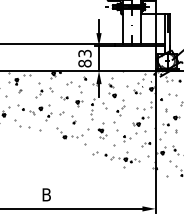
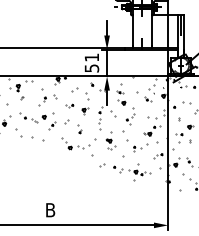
text: (84, 58) -> (91, 62), 83 -> 51

